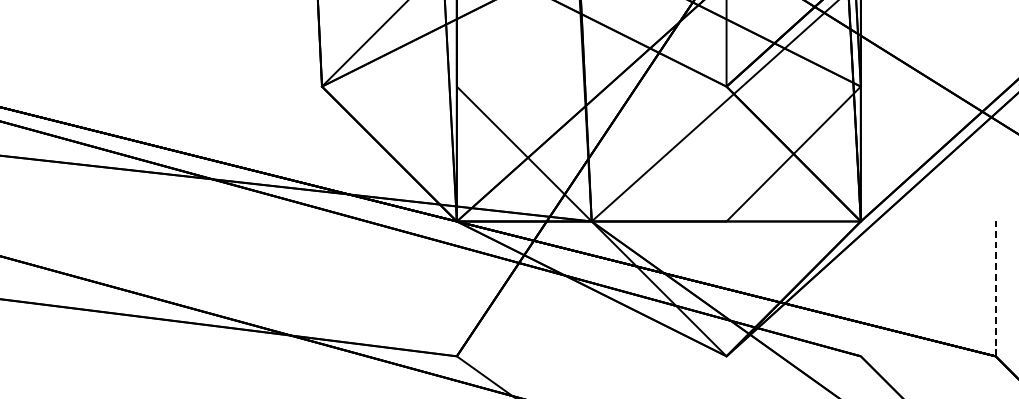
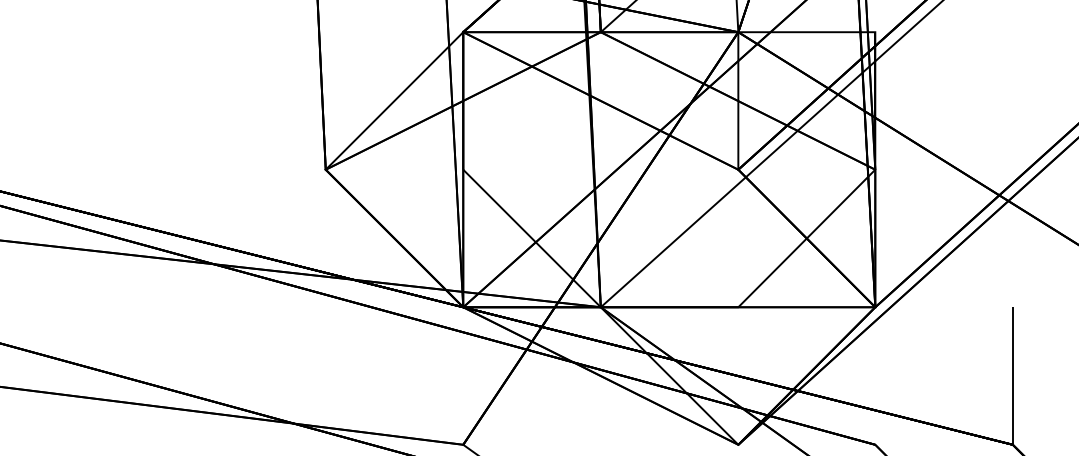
line: (995, 289) -> (1012, 376), dashed -> solid

